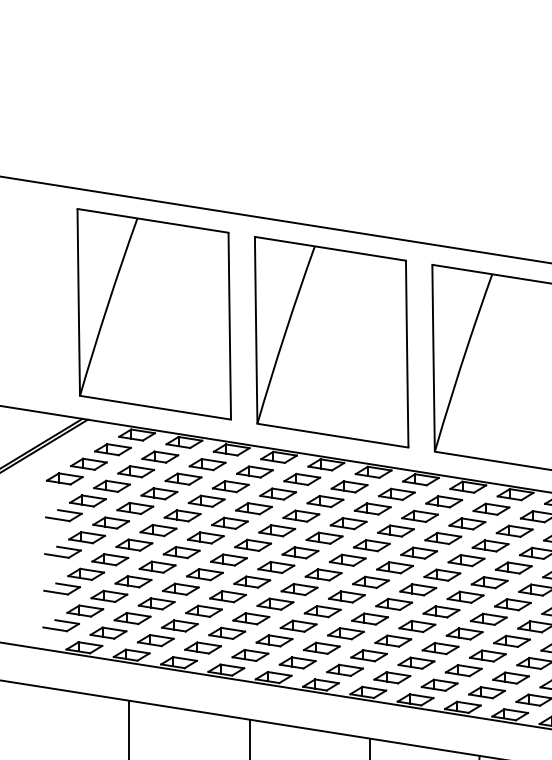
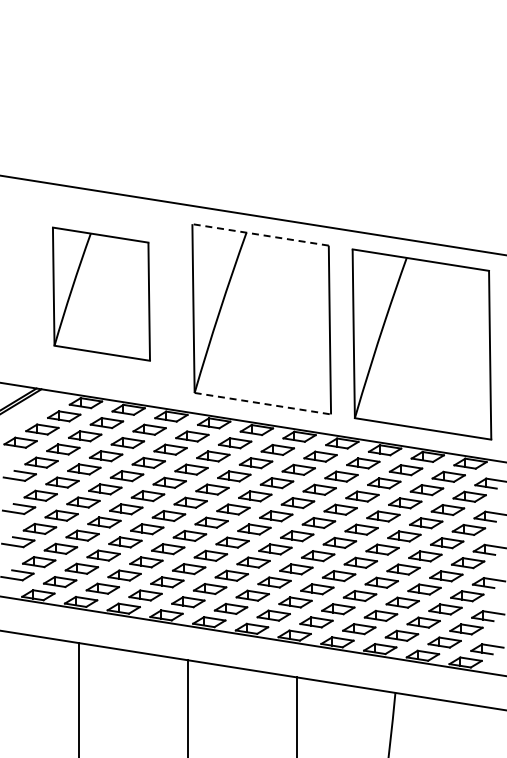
line: (330, 248) -> (260, 234), solid -> dashed
part: (154, 314) -> (101, 294), size x0.7
line: (333, 435) -> (263, 403), solid -> dashed

